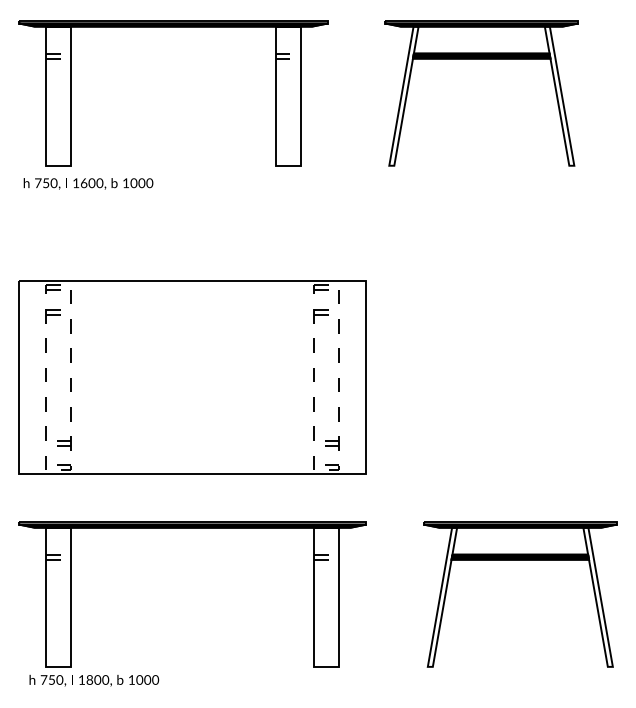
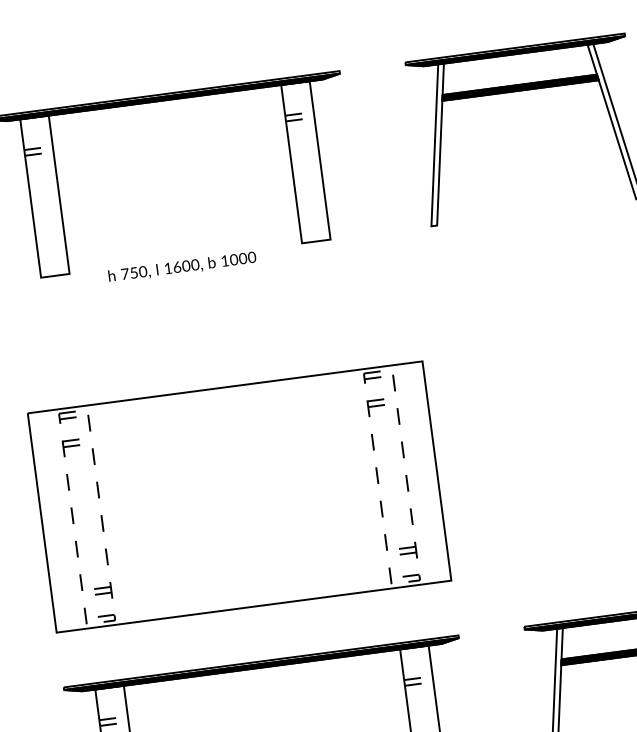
text: (88, 183) -> (182, 266), moved

